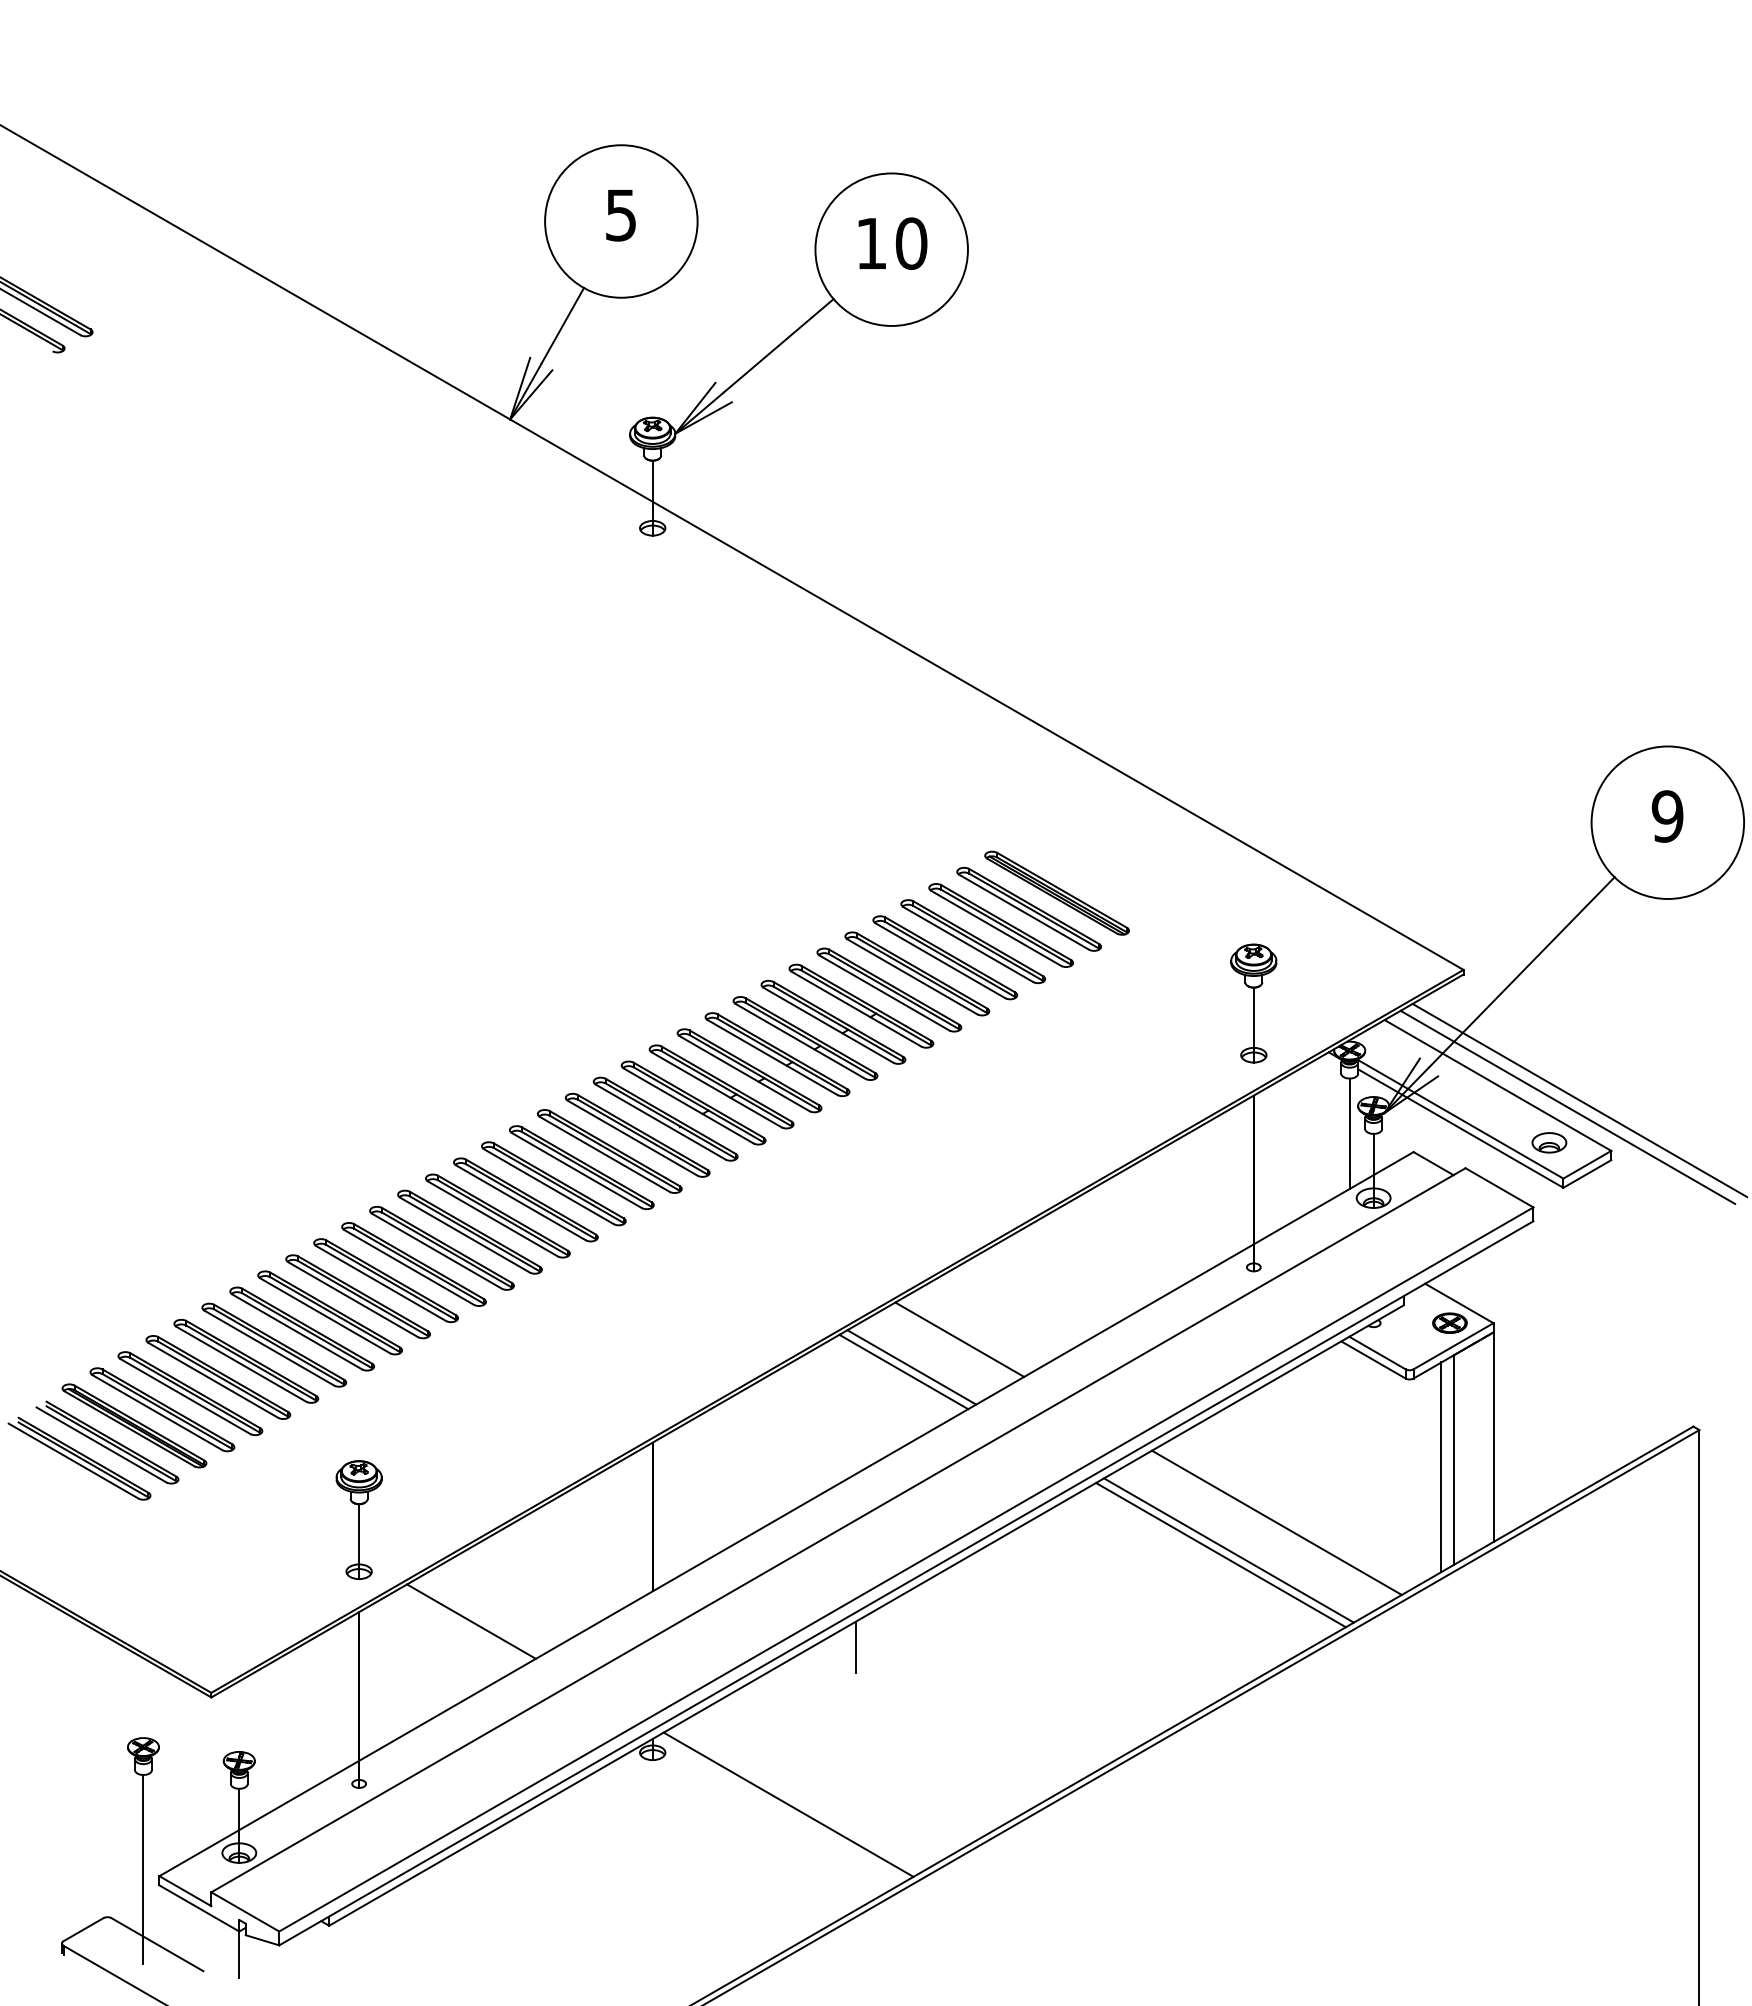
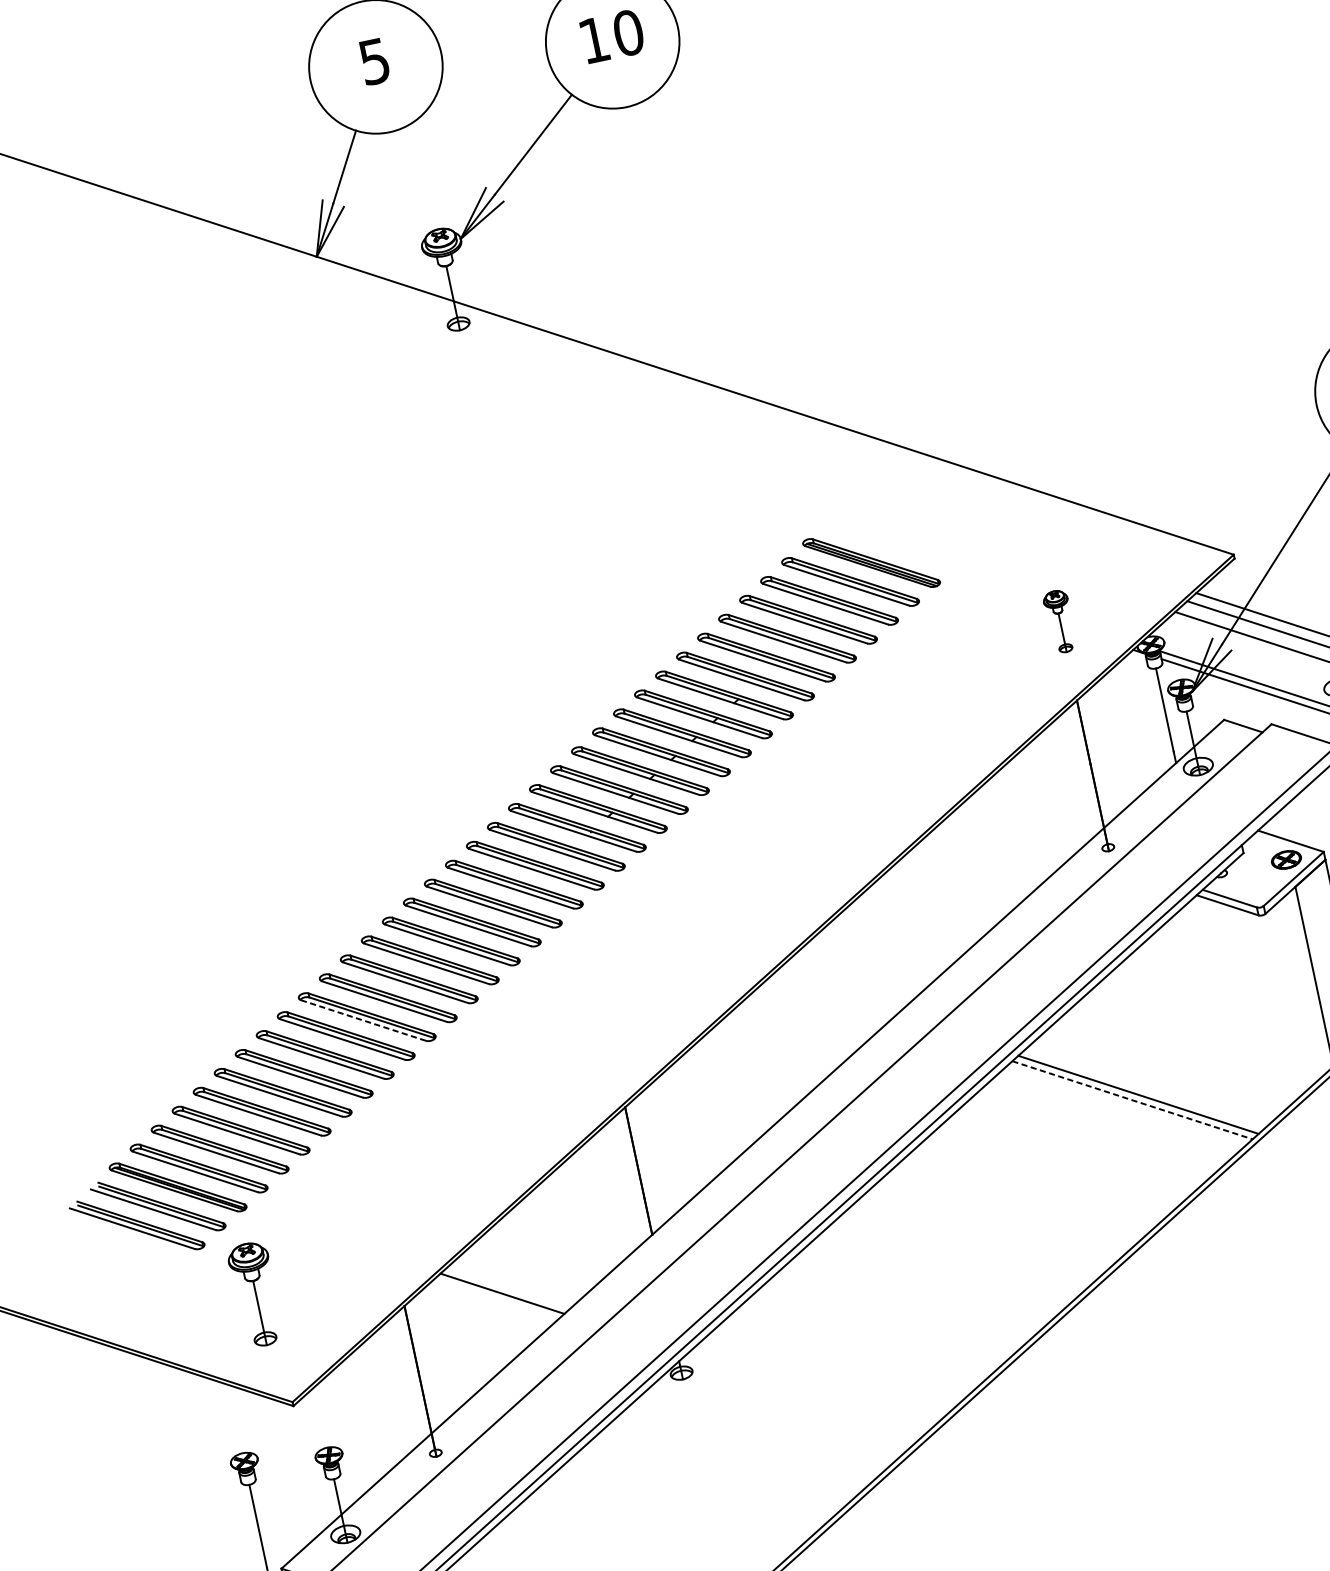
part: (1253, 1003) -> (1059, 621), size x0.6
line: (381, 1283) -> (363, 1020), solid -> dashed
line: (959, 1339) -> (869, 963), removed
line: (911, 1367) -> (833, 995), removed
line: (903, 1371) -> (827, 1000), removed
line: (1441, 1467) -> (1305, 985), removed
part: (358, 1519) -> (255, 1294), moved
line: (1276, 1522) -> (1174, 1062), removed
line: (1221, 1555) -> (1133, 1100), solid -> dashed
line: (856, 1647) -> (837, 1245), removed
line: (788, 1804) -> (807, 1392), removed

